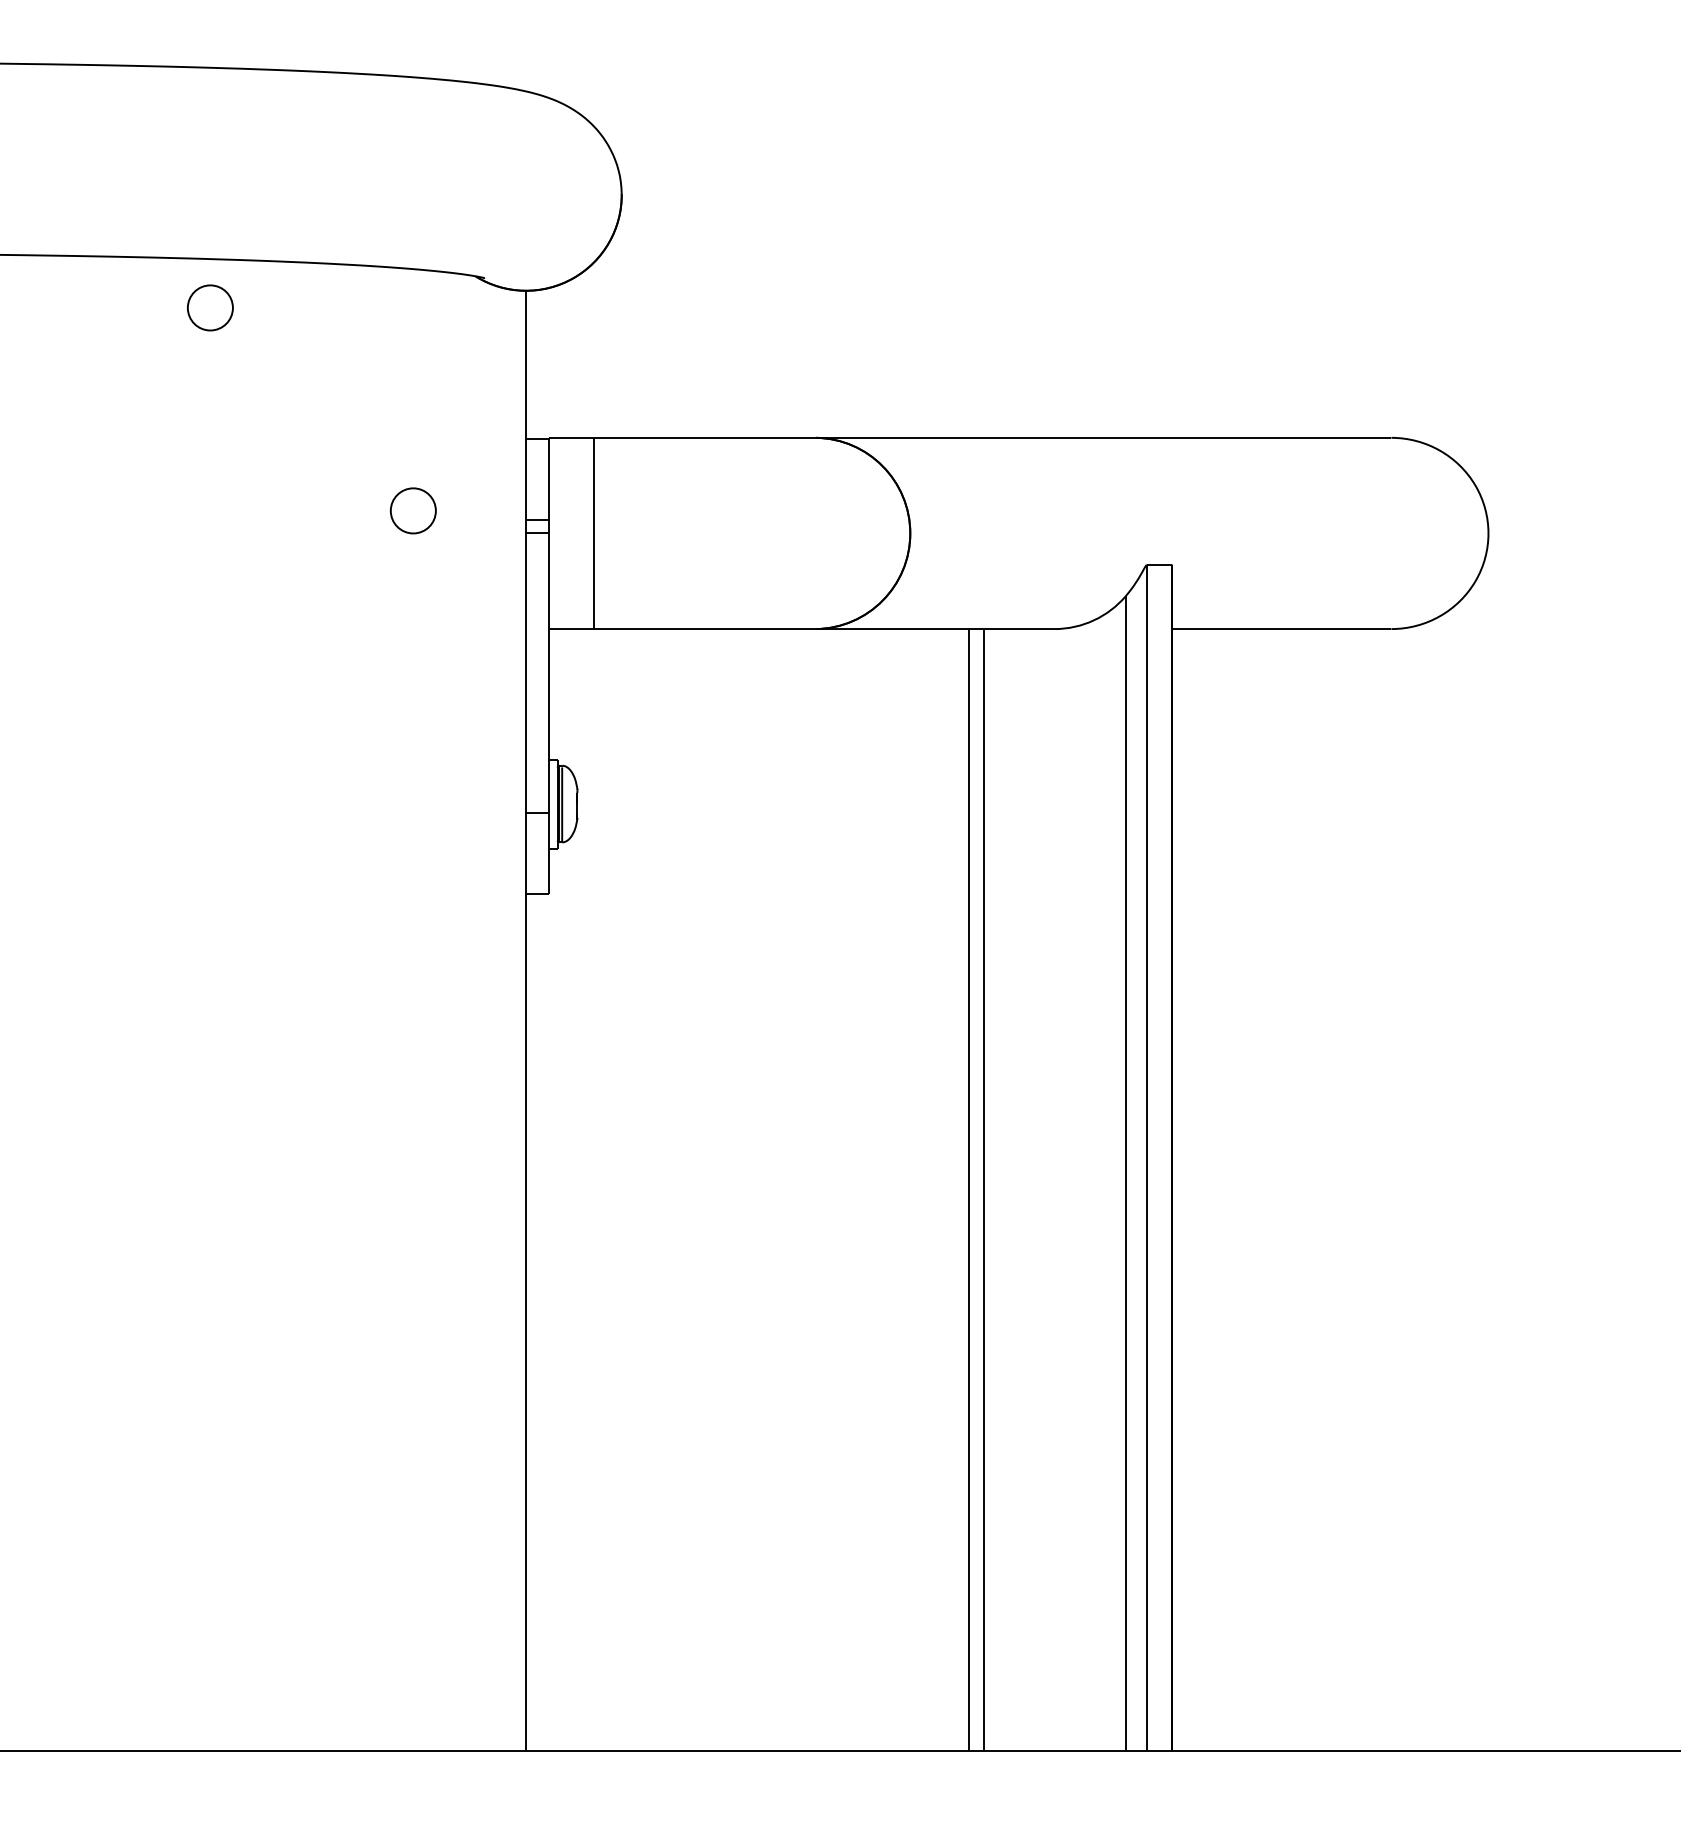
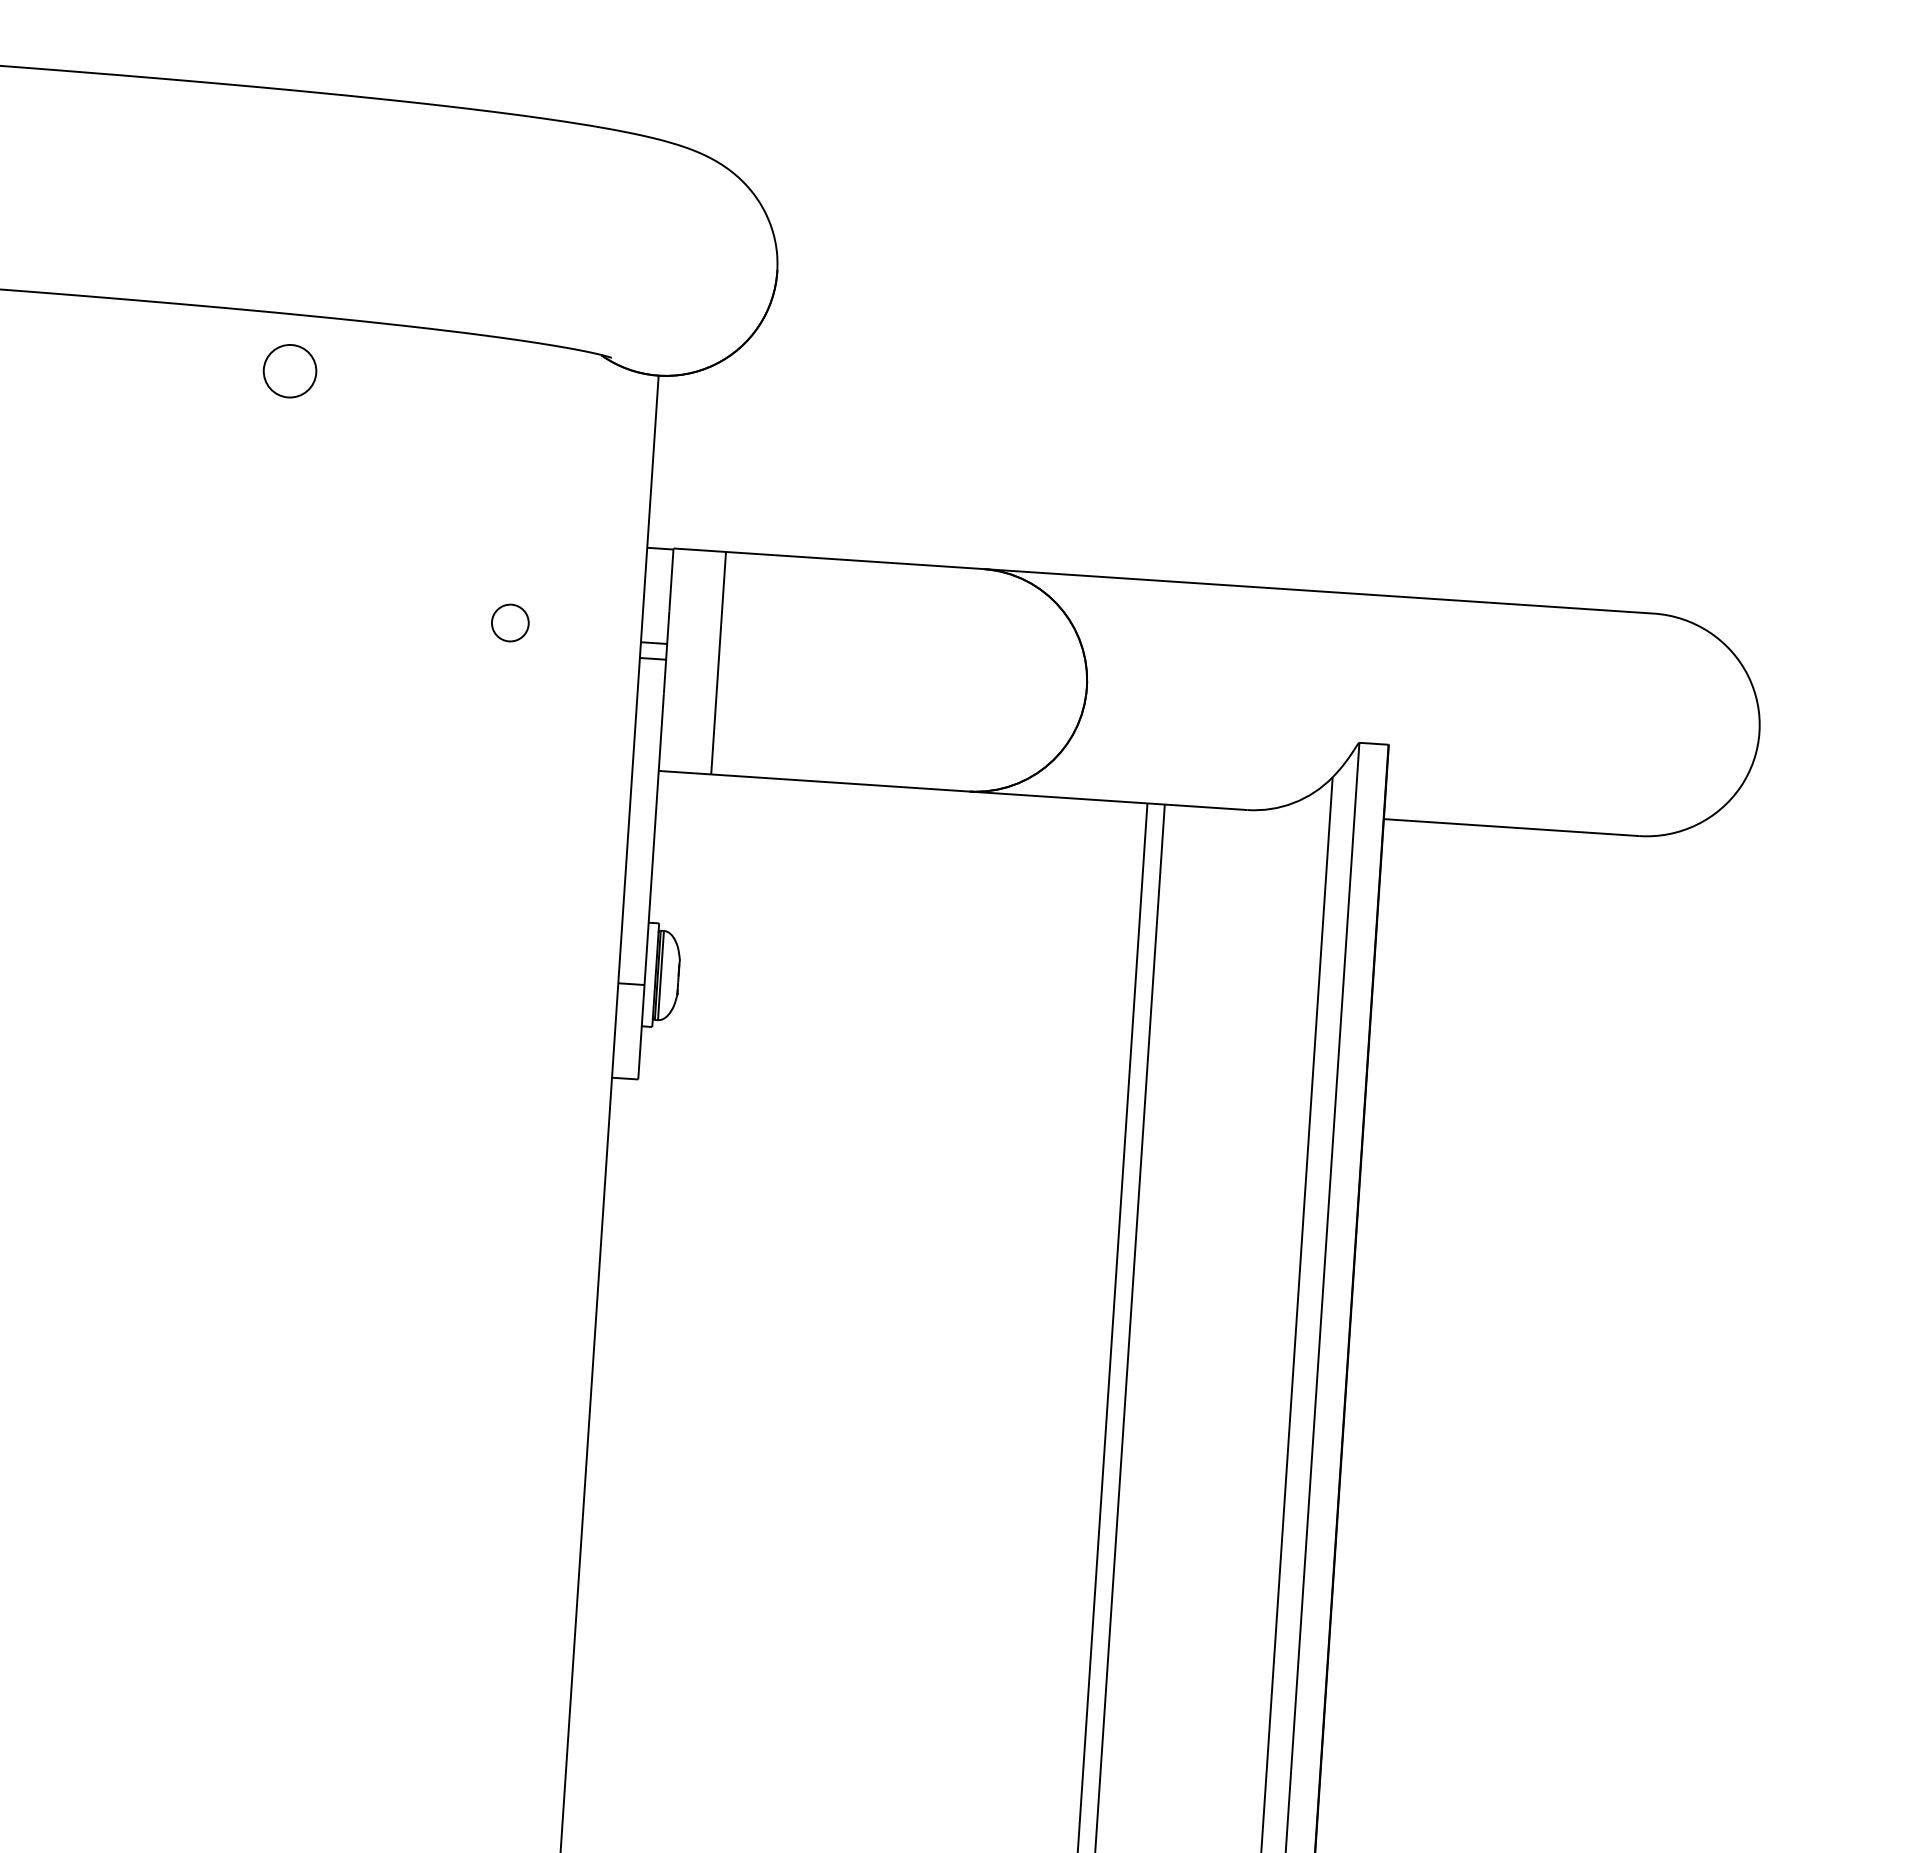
part: (412, 510) -> (509, 622), size x0.7

